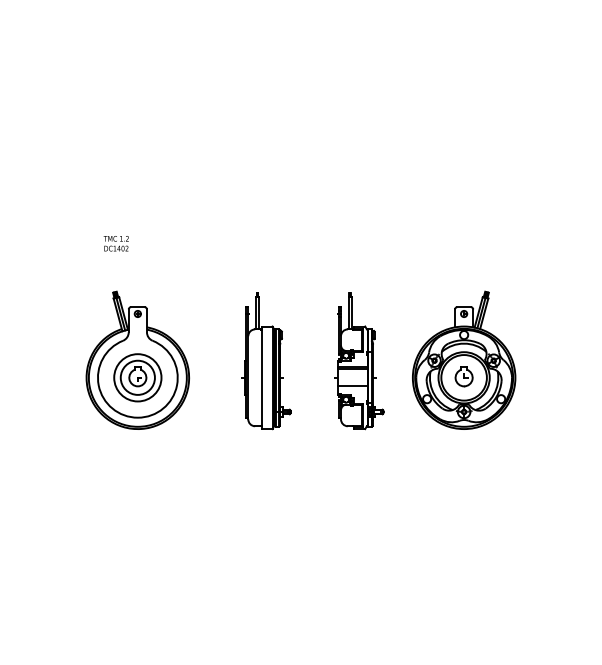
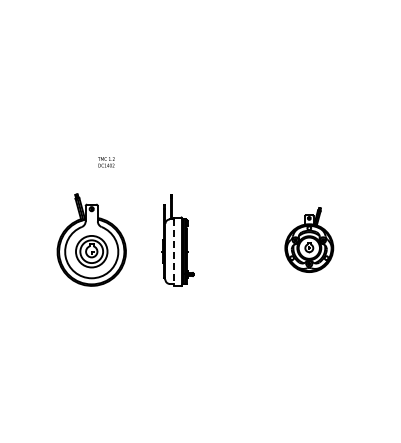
text: (116, 243) -> (106, 162), moved
part: (464, 359) -> (309, 239), size x0.7
part: (359, 361) -> (239, 240), removed
line: (261, 379) -> (174, 252), solid -> dashed

